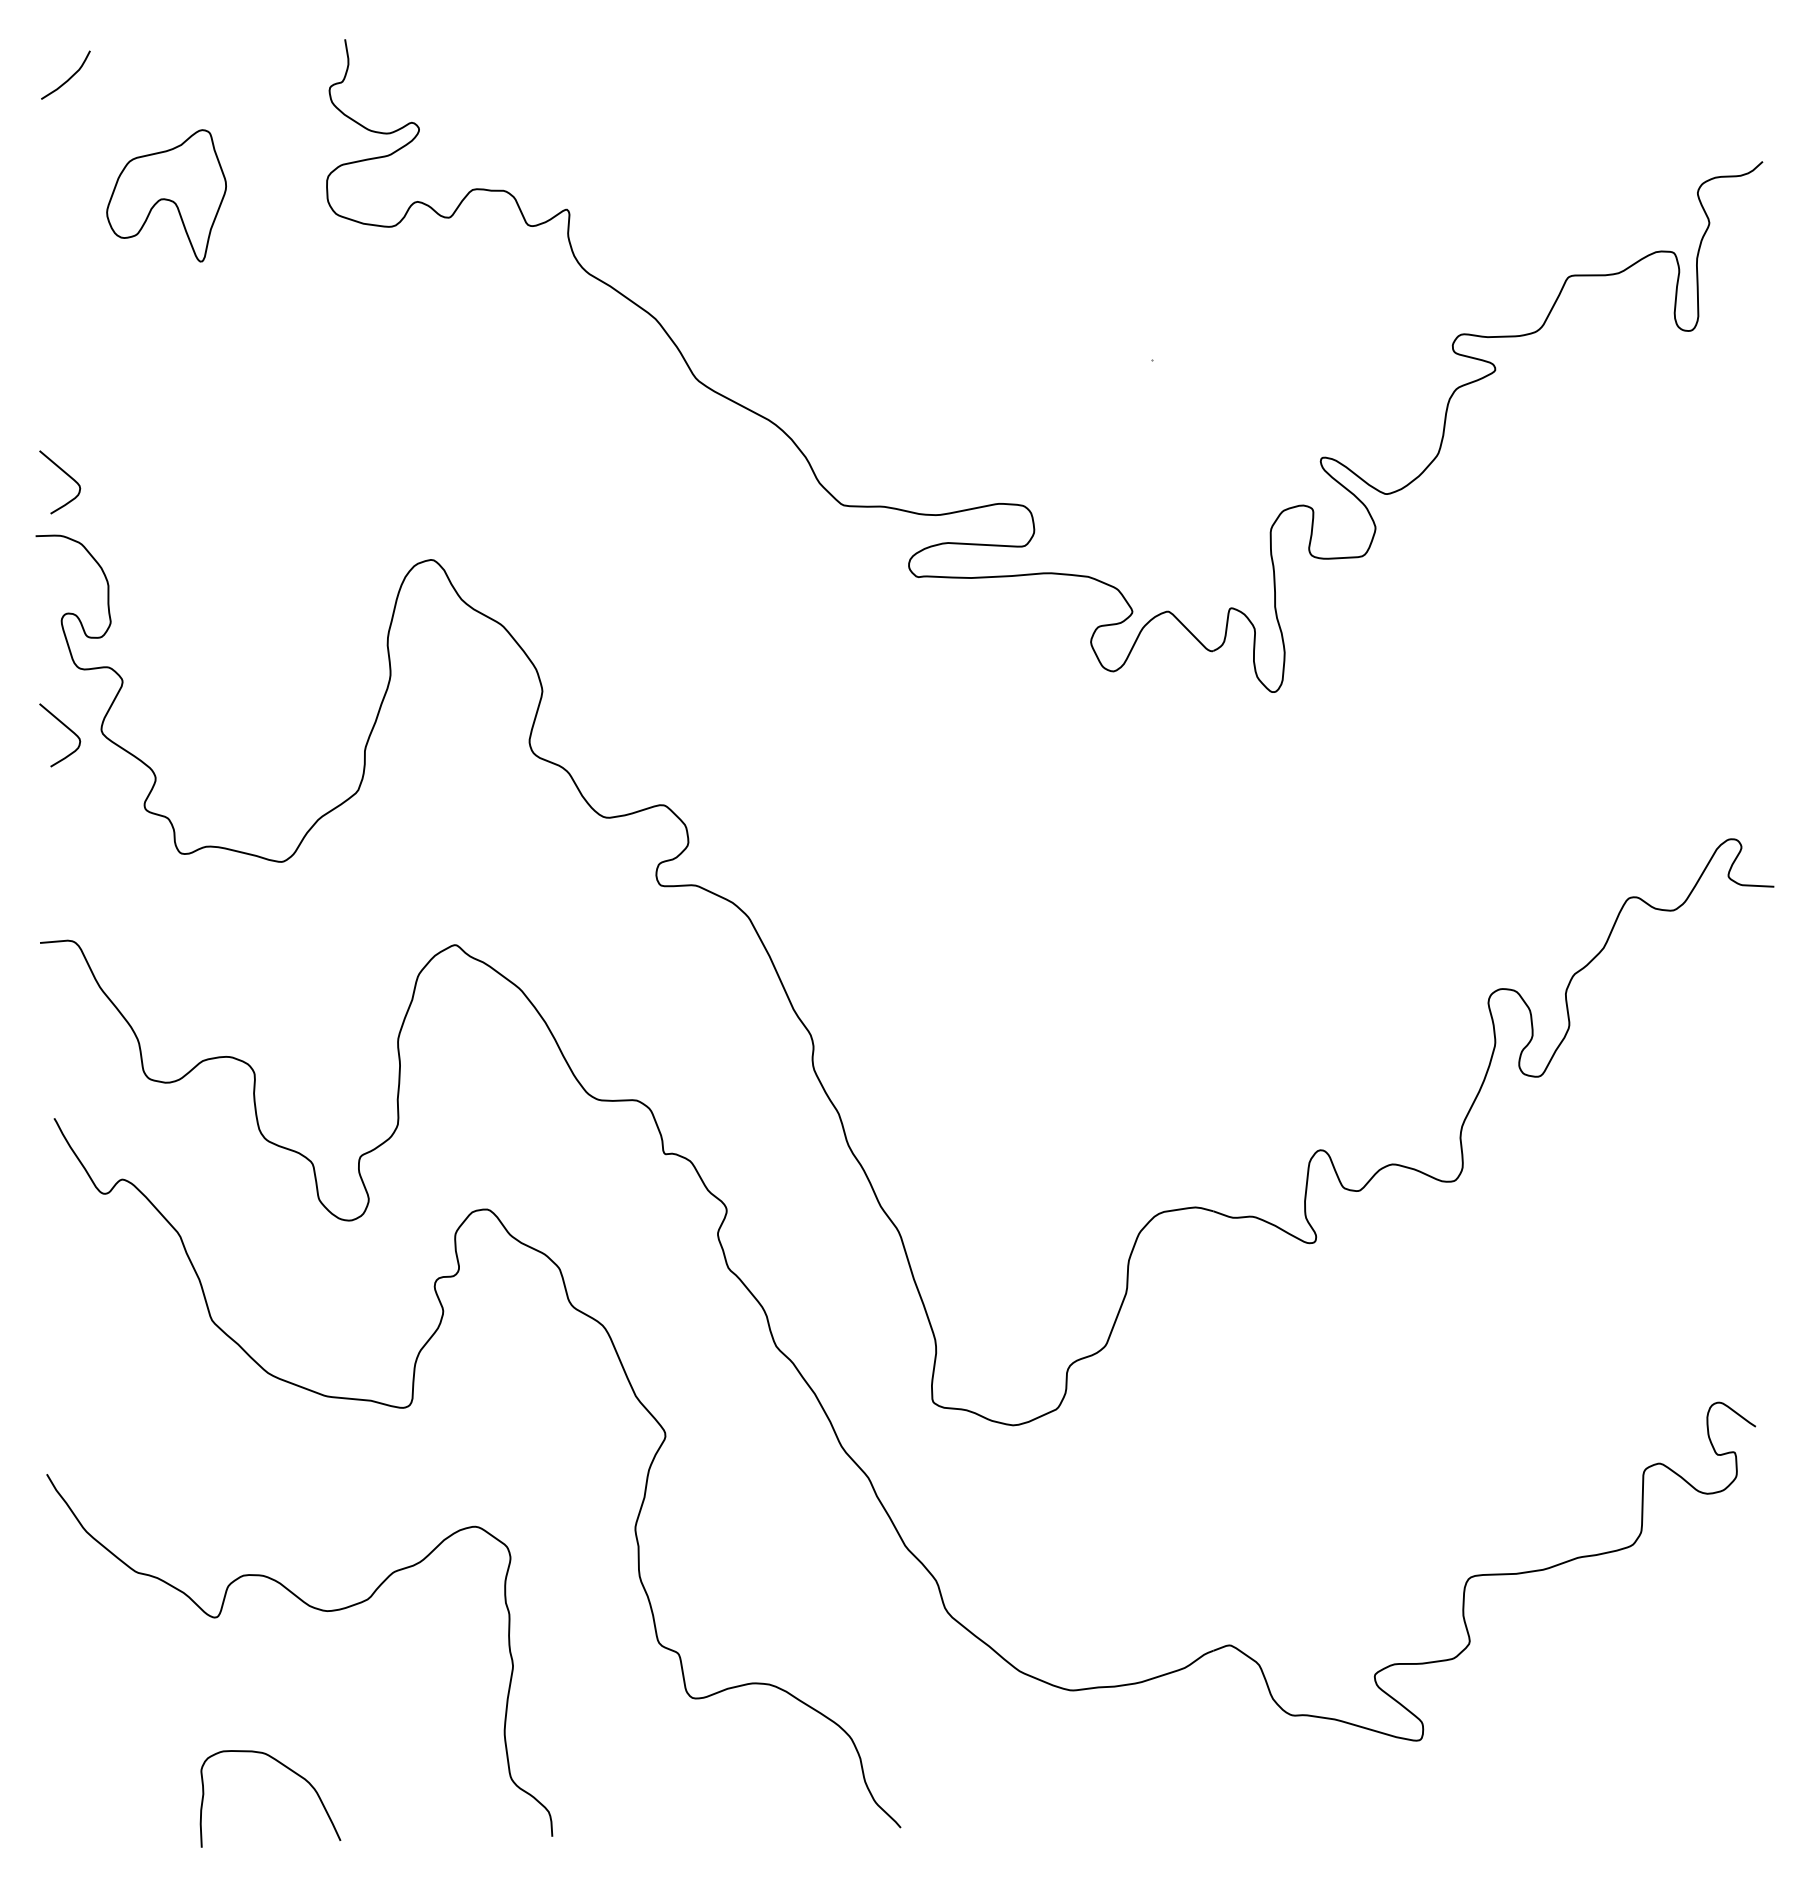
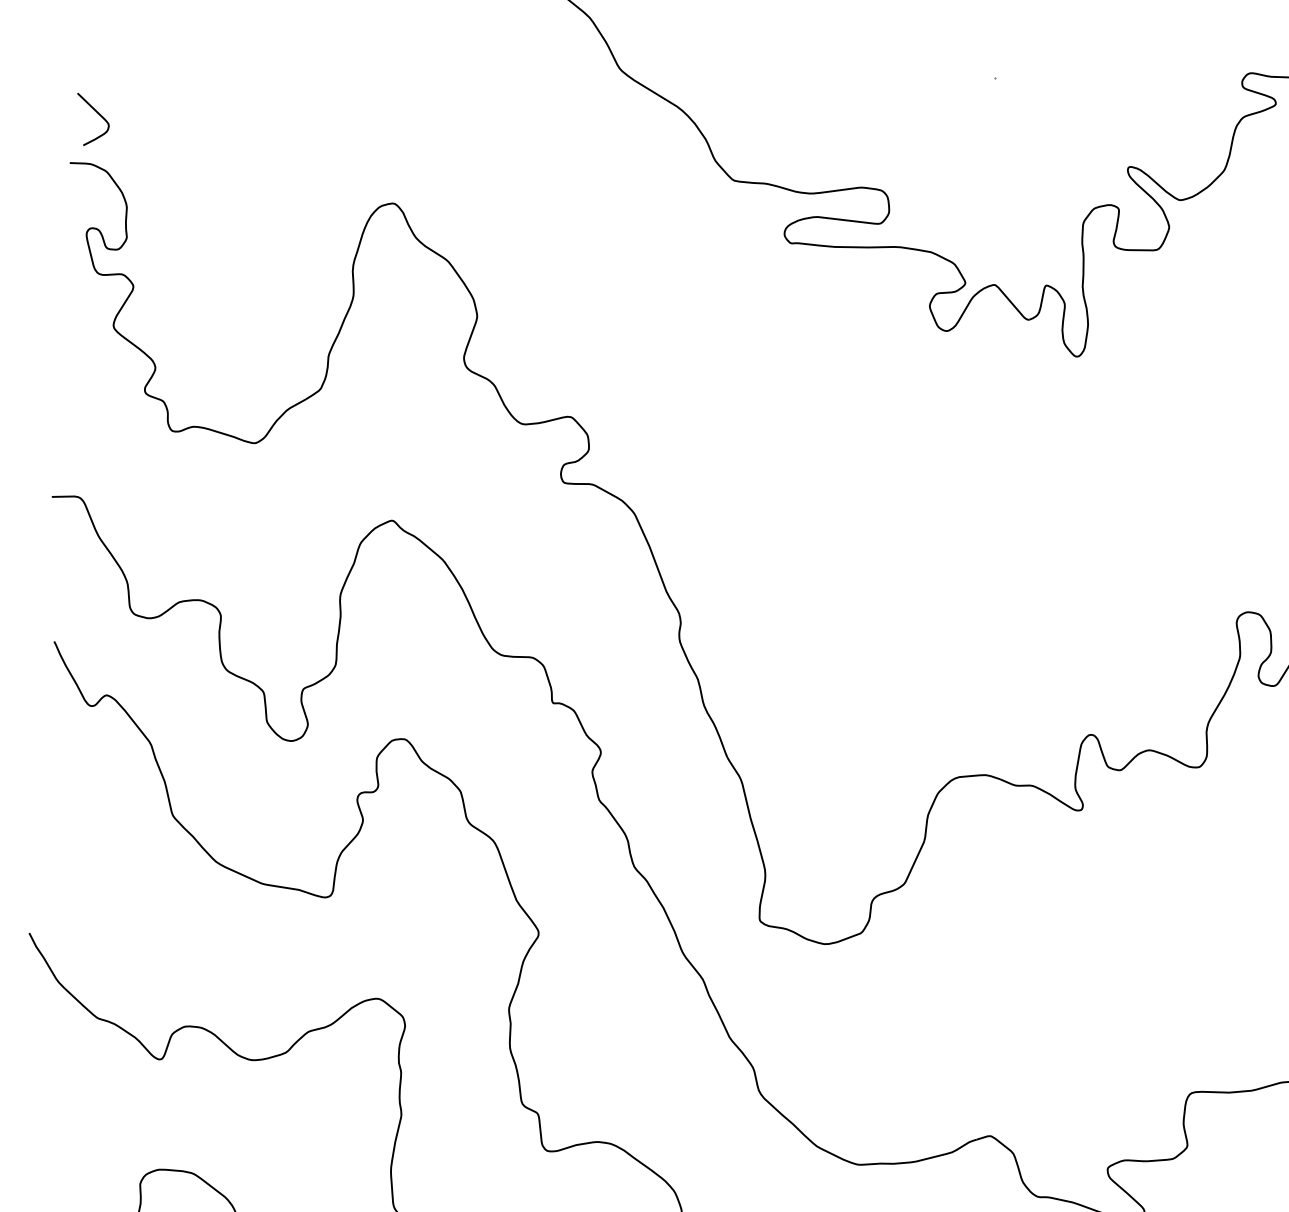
curve: (65, 727) -> (84, 321), removed

